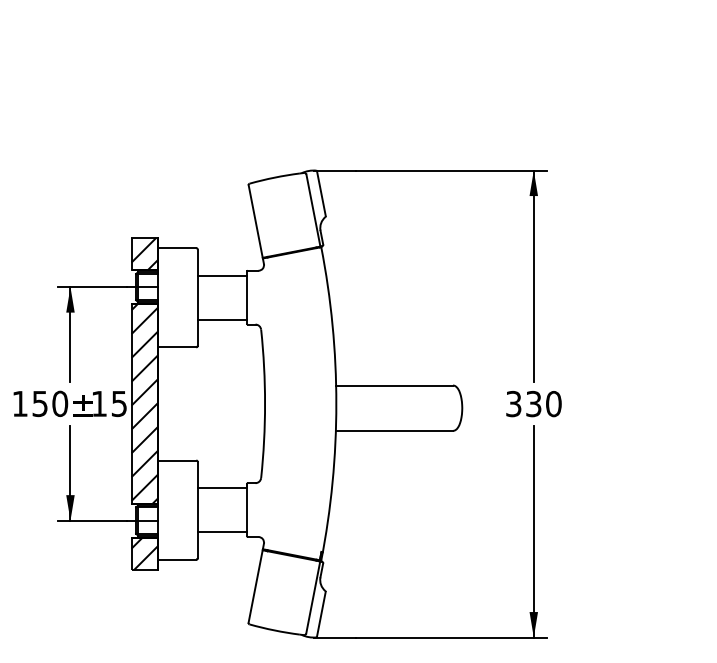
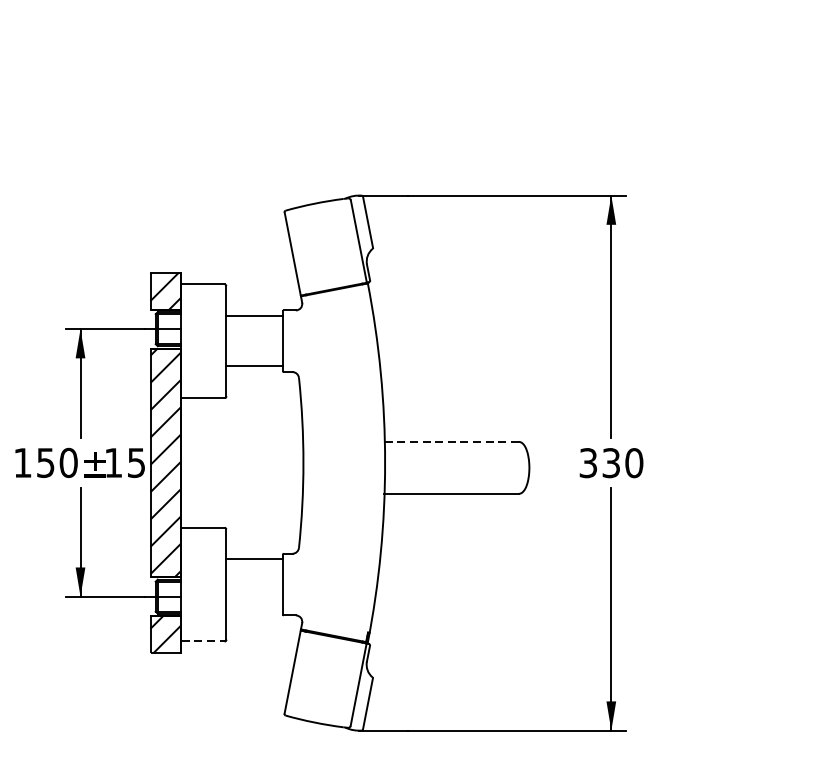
line: (394, 385) -> (451, 441), solid -> dashed
line: (222, 532) -> (254, 610), removed
line: (177, 559) -> (203, 641), solid -> dashed

